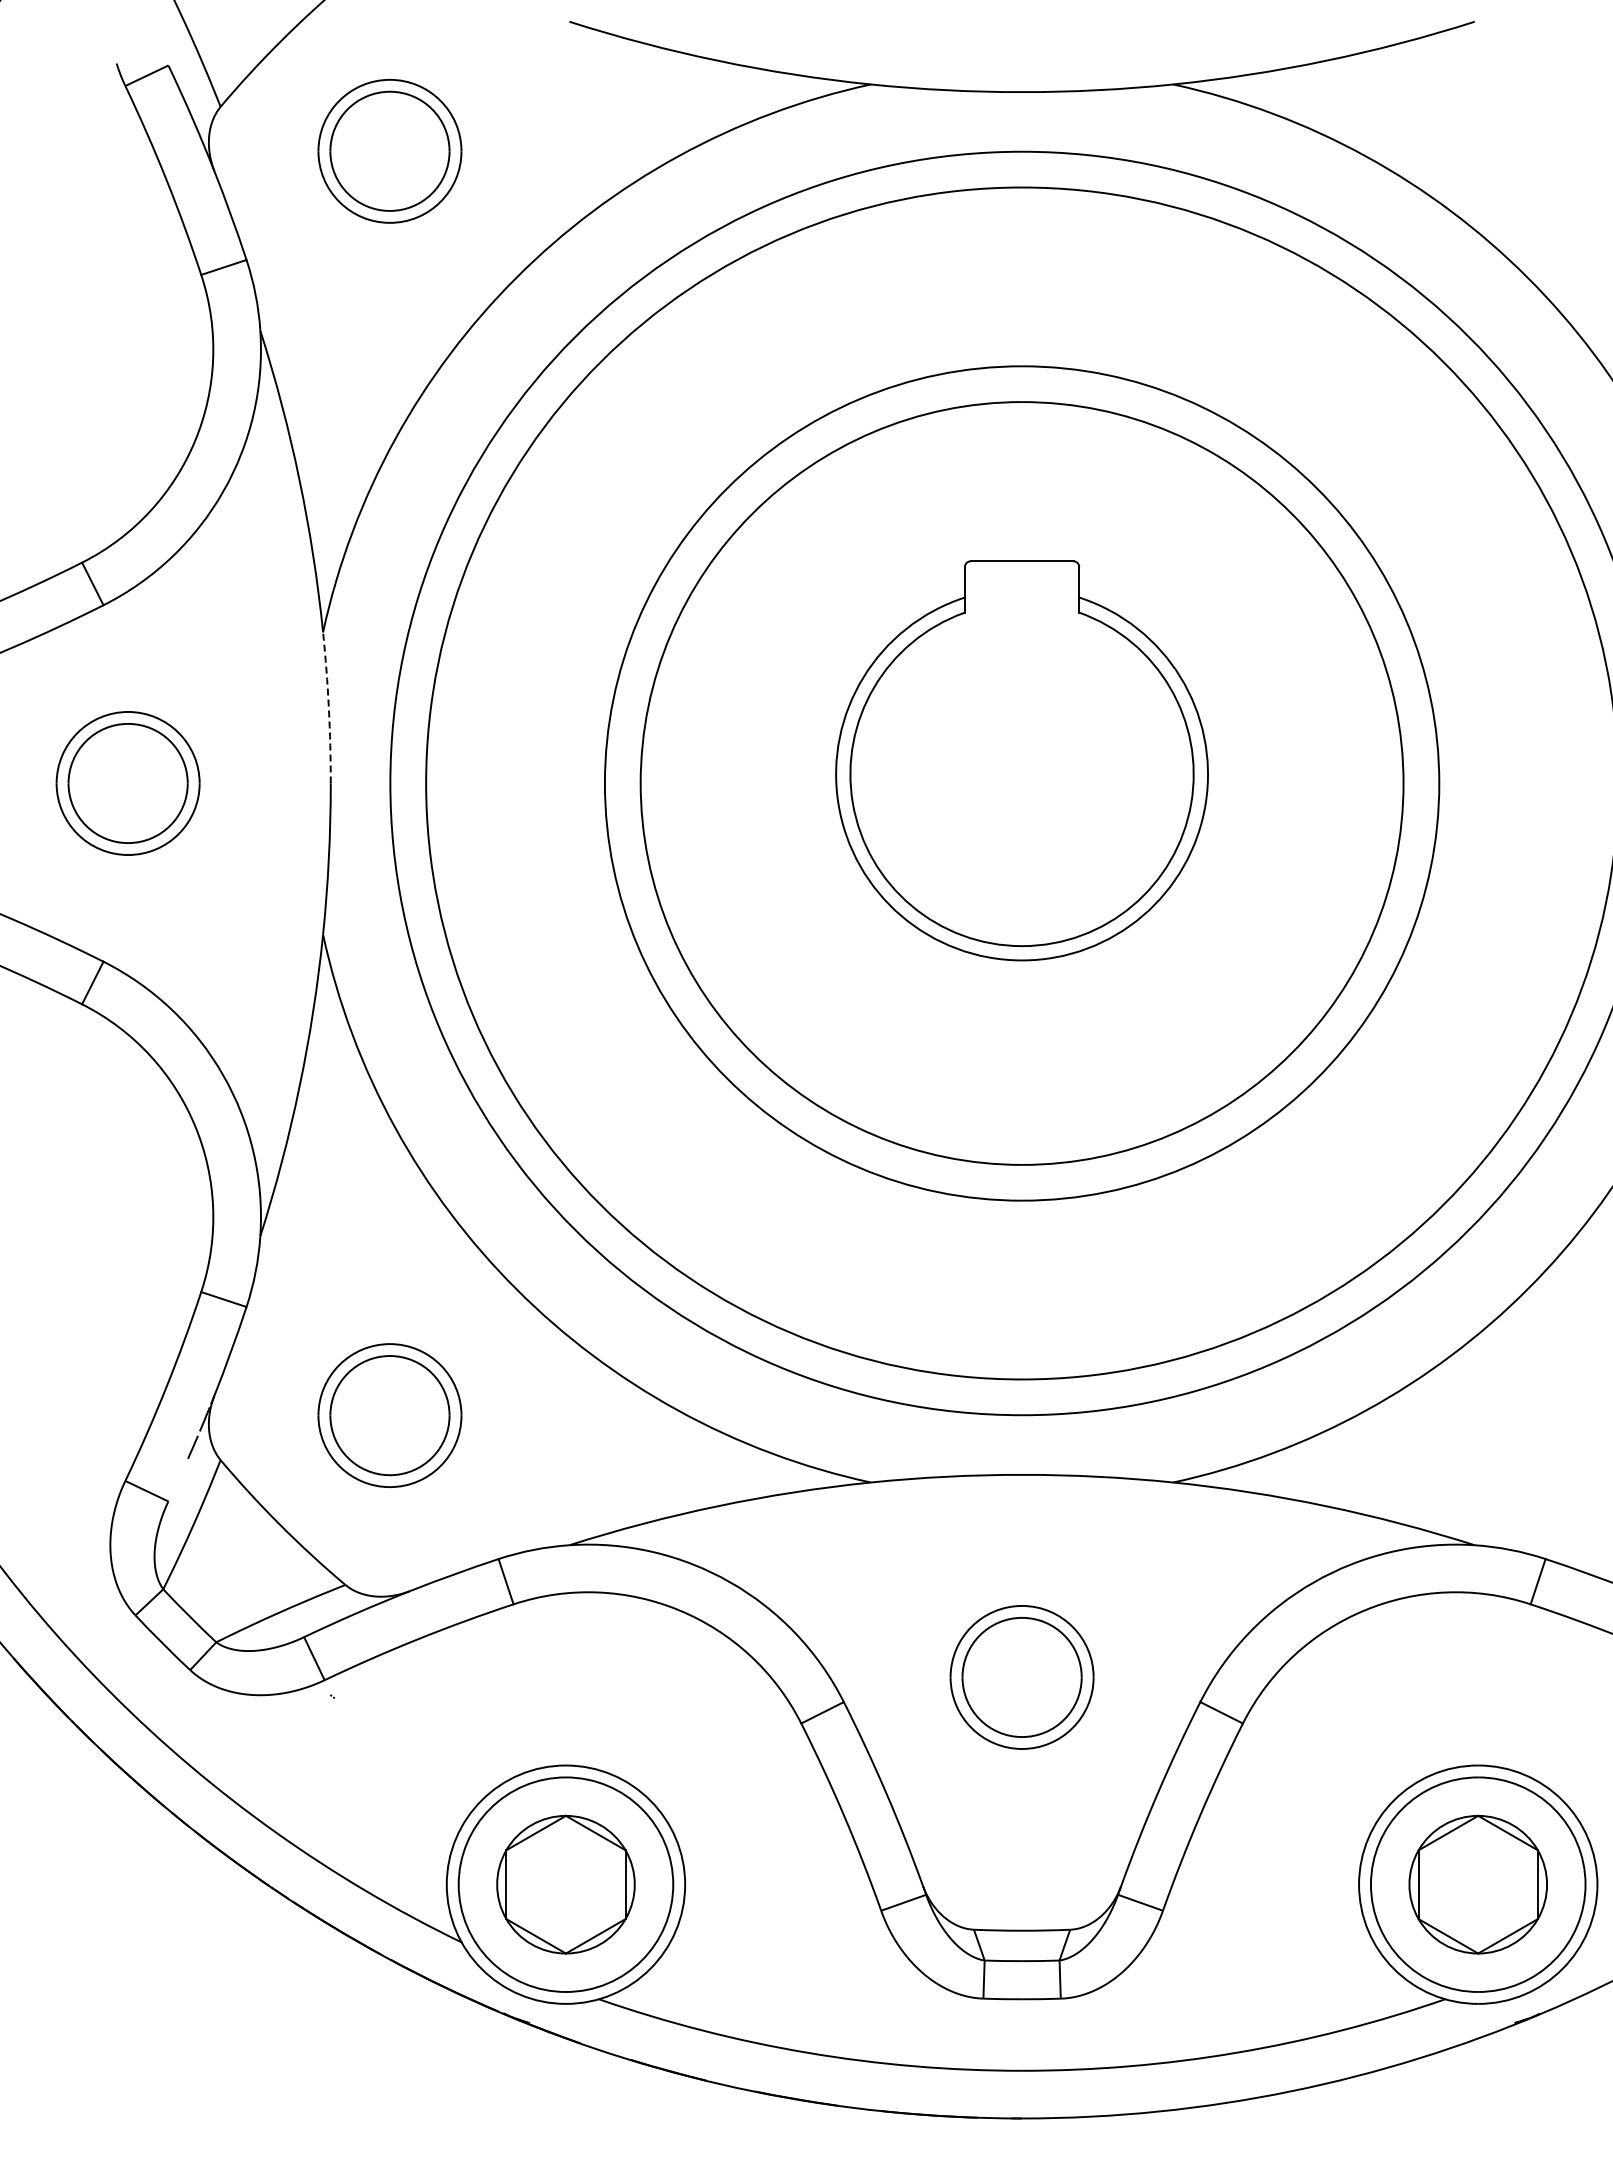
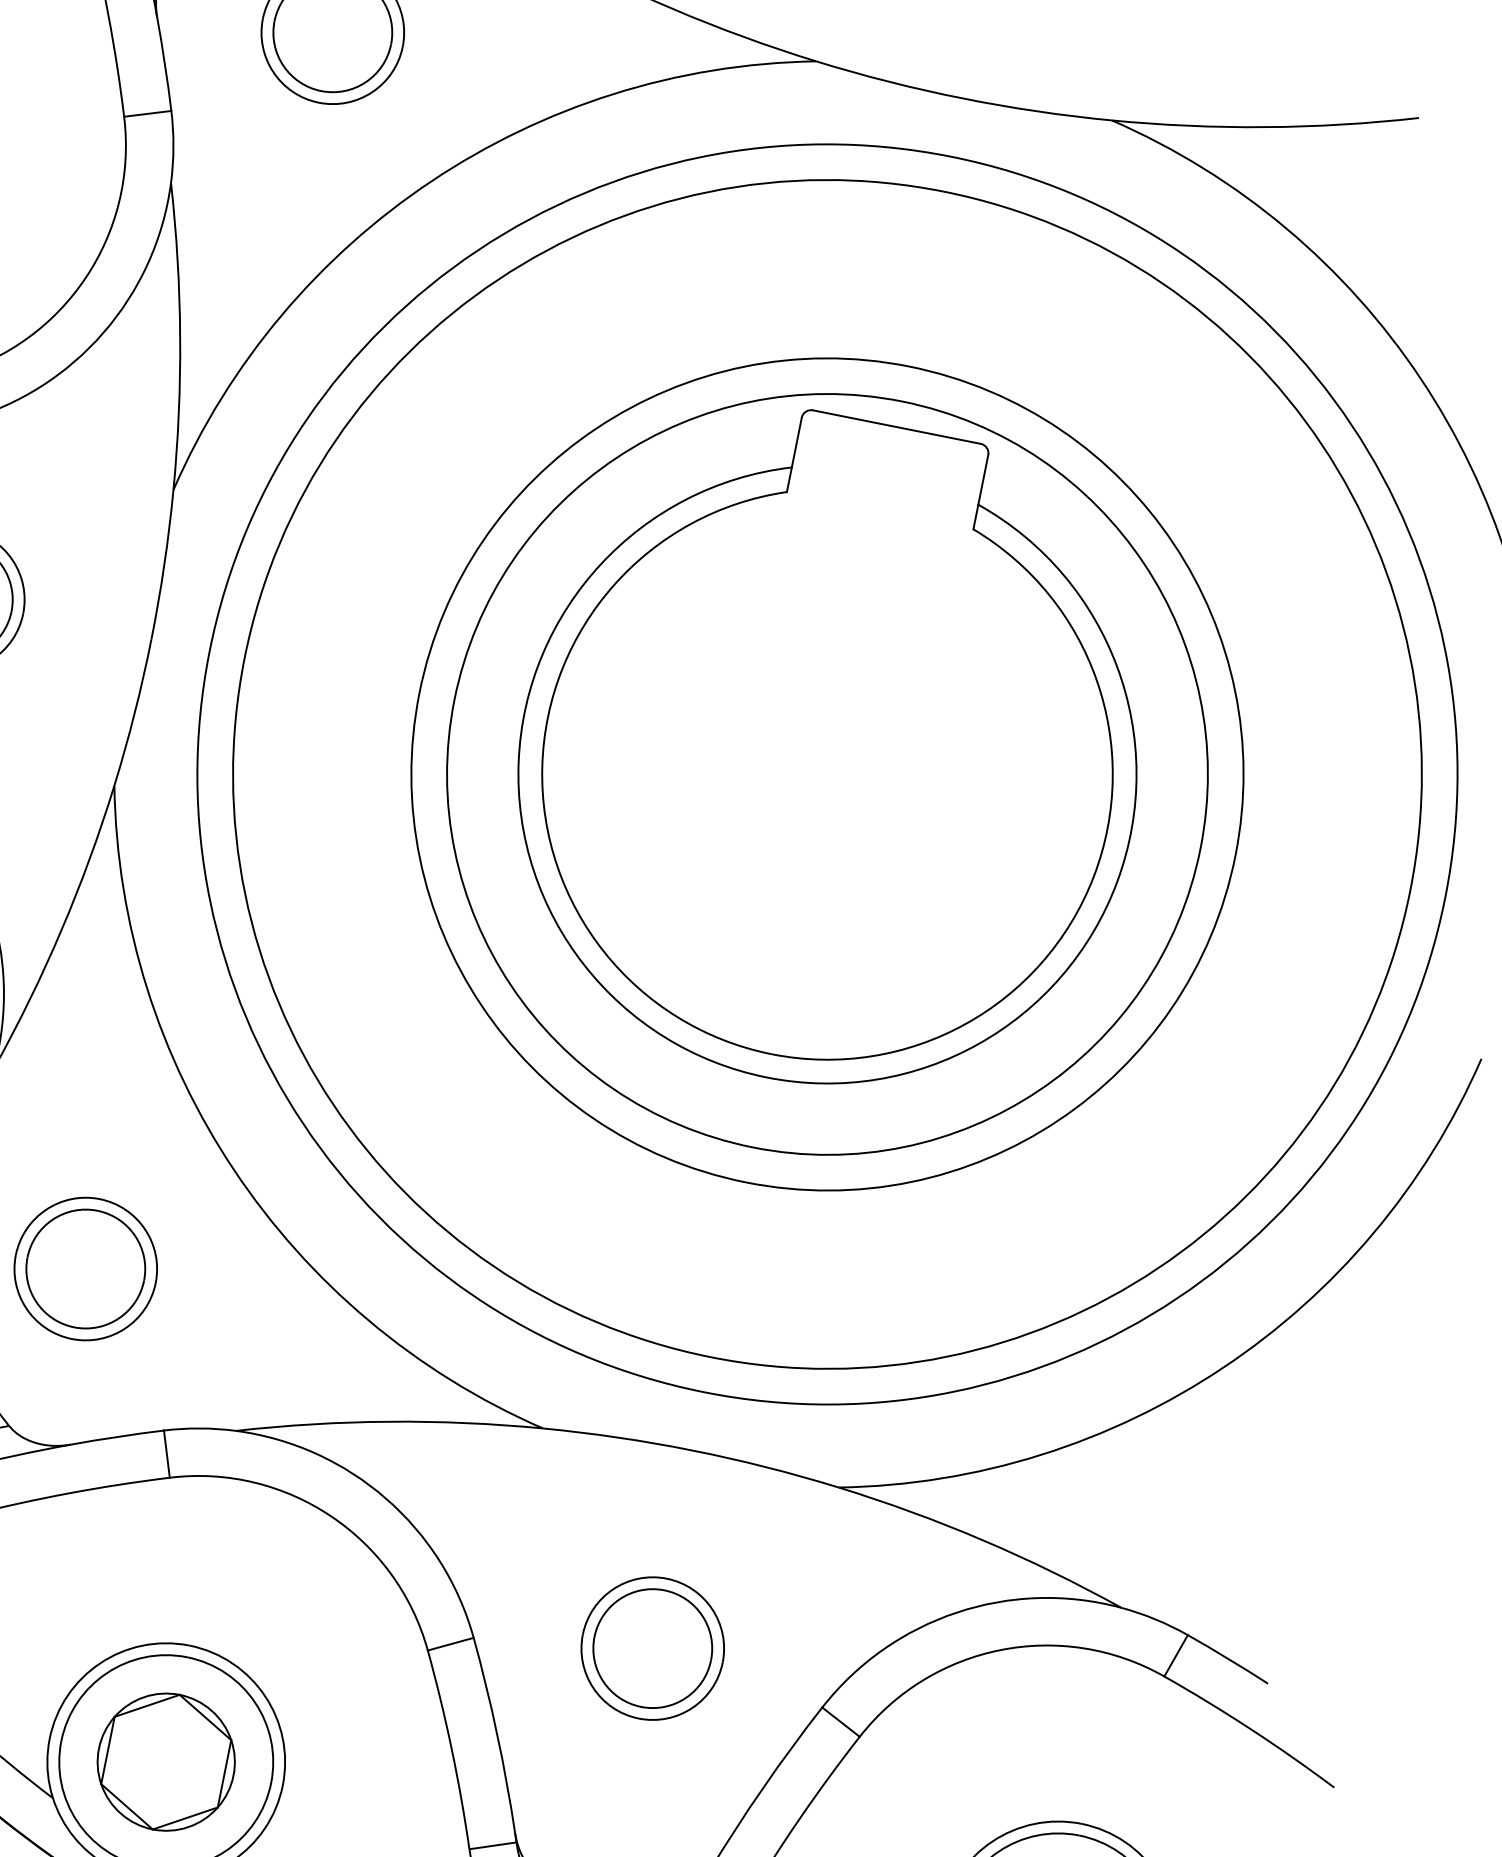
arc: (328, 707) -> (164, 564), dashed -> solid
part: (1021, 760) -> (831, 751), size x1.67

